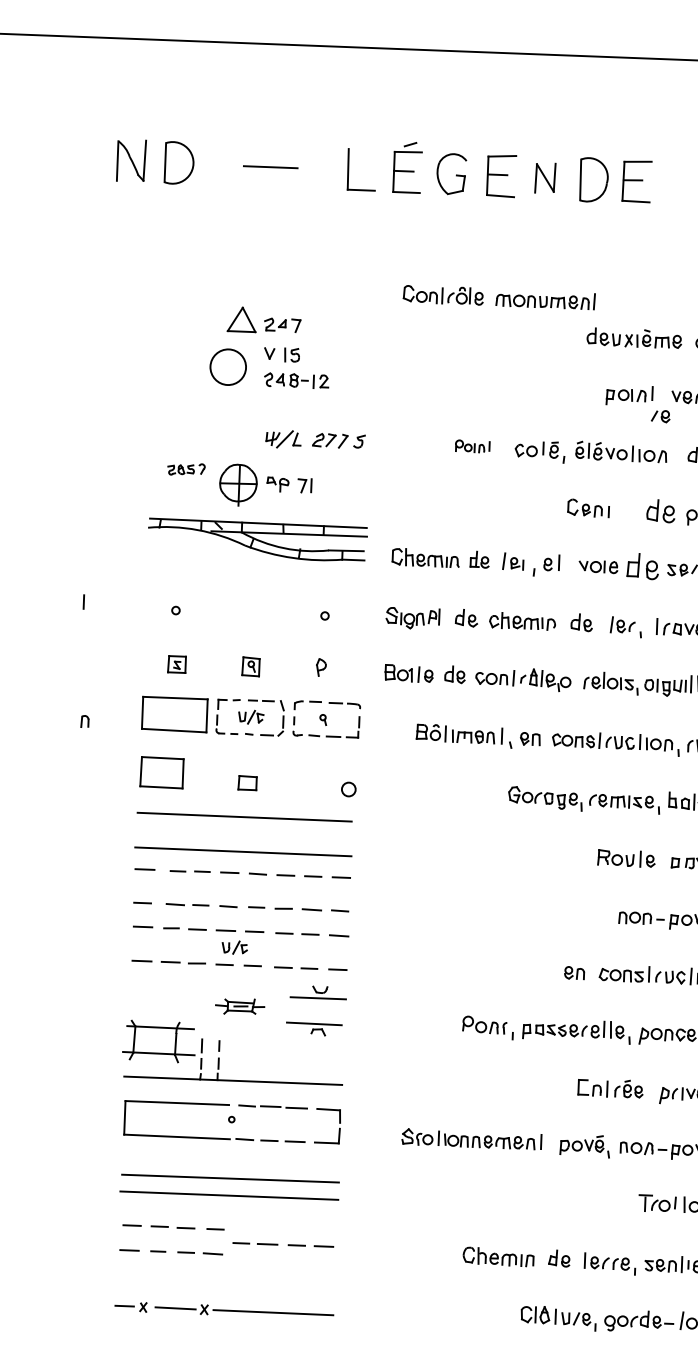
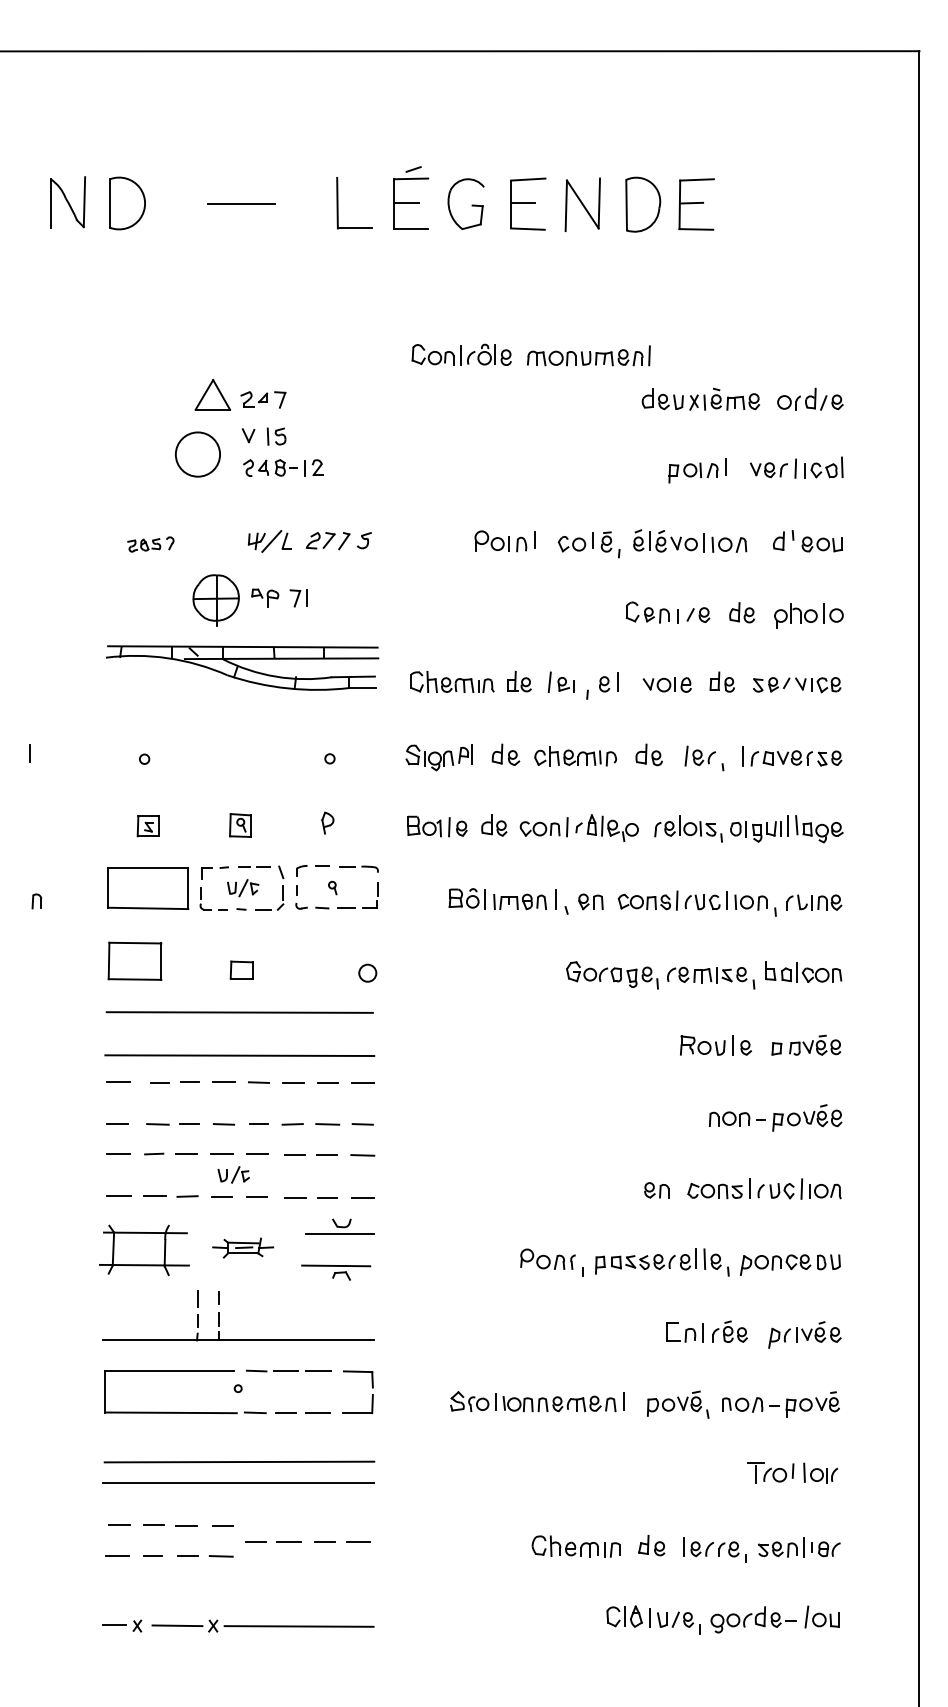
part: (545, 178) -> (582, 204), size x1.43
part: (660, 416) -> (698, 614), moved
part: (472, 446) -> (504, 541), size x1.43
part: (186, 469) -> (150, 544), moved
part: (660, 511) -> (741, 612), size x0.71
part: (642, 565) -> (721, 681), size x0.62
part: (159, 1041) -> (144, 1250), moved

